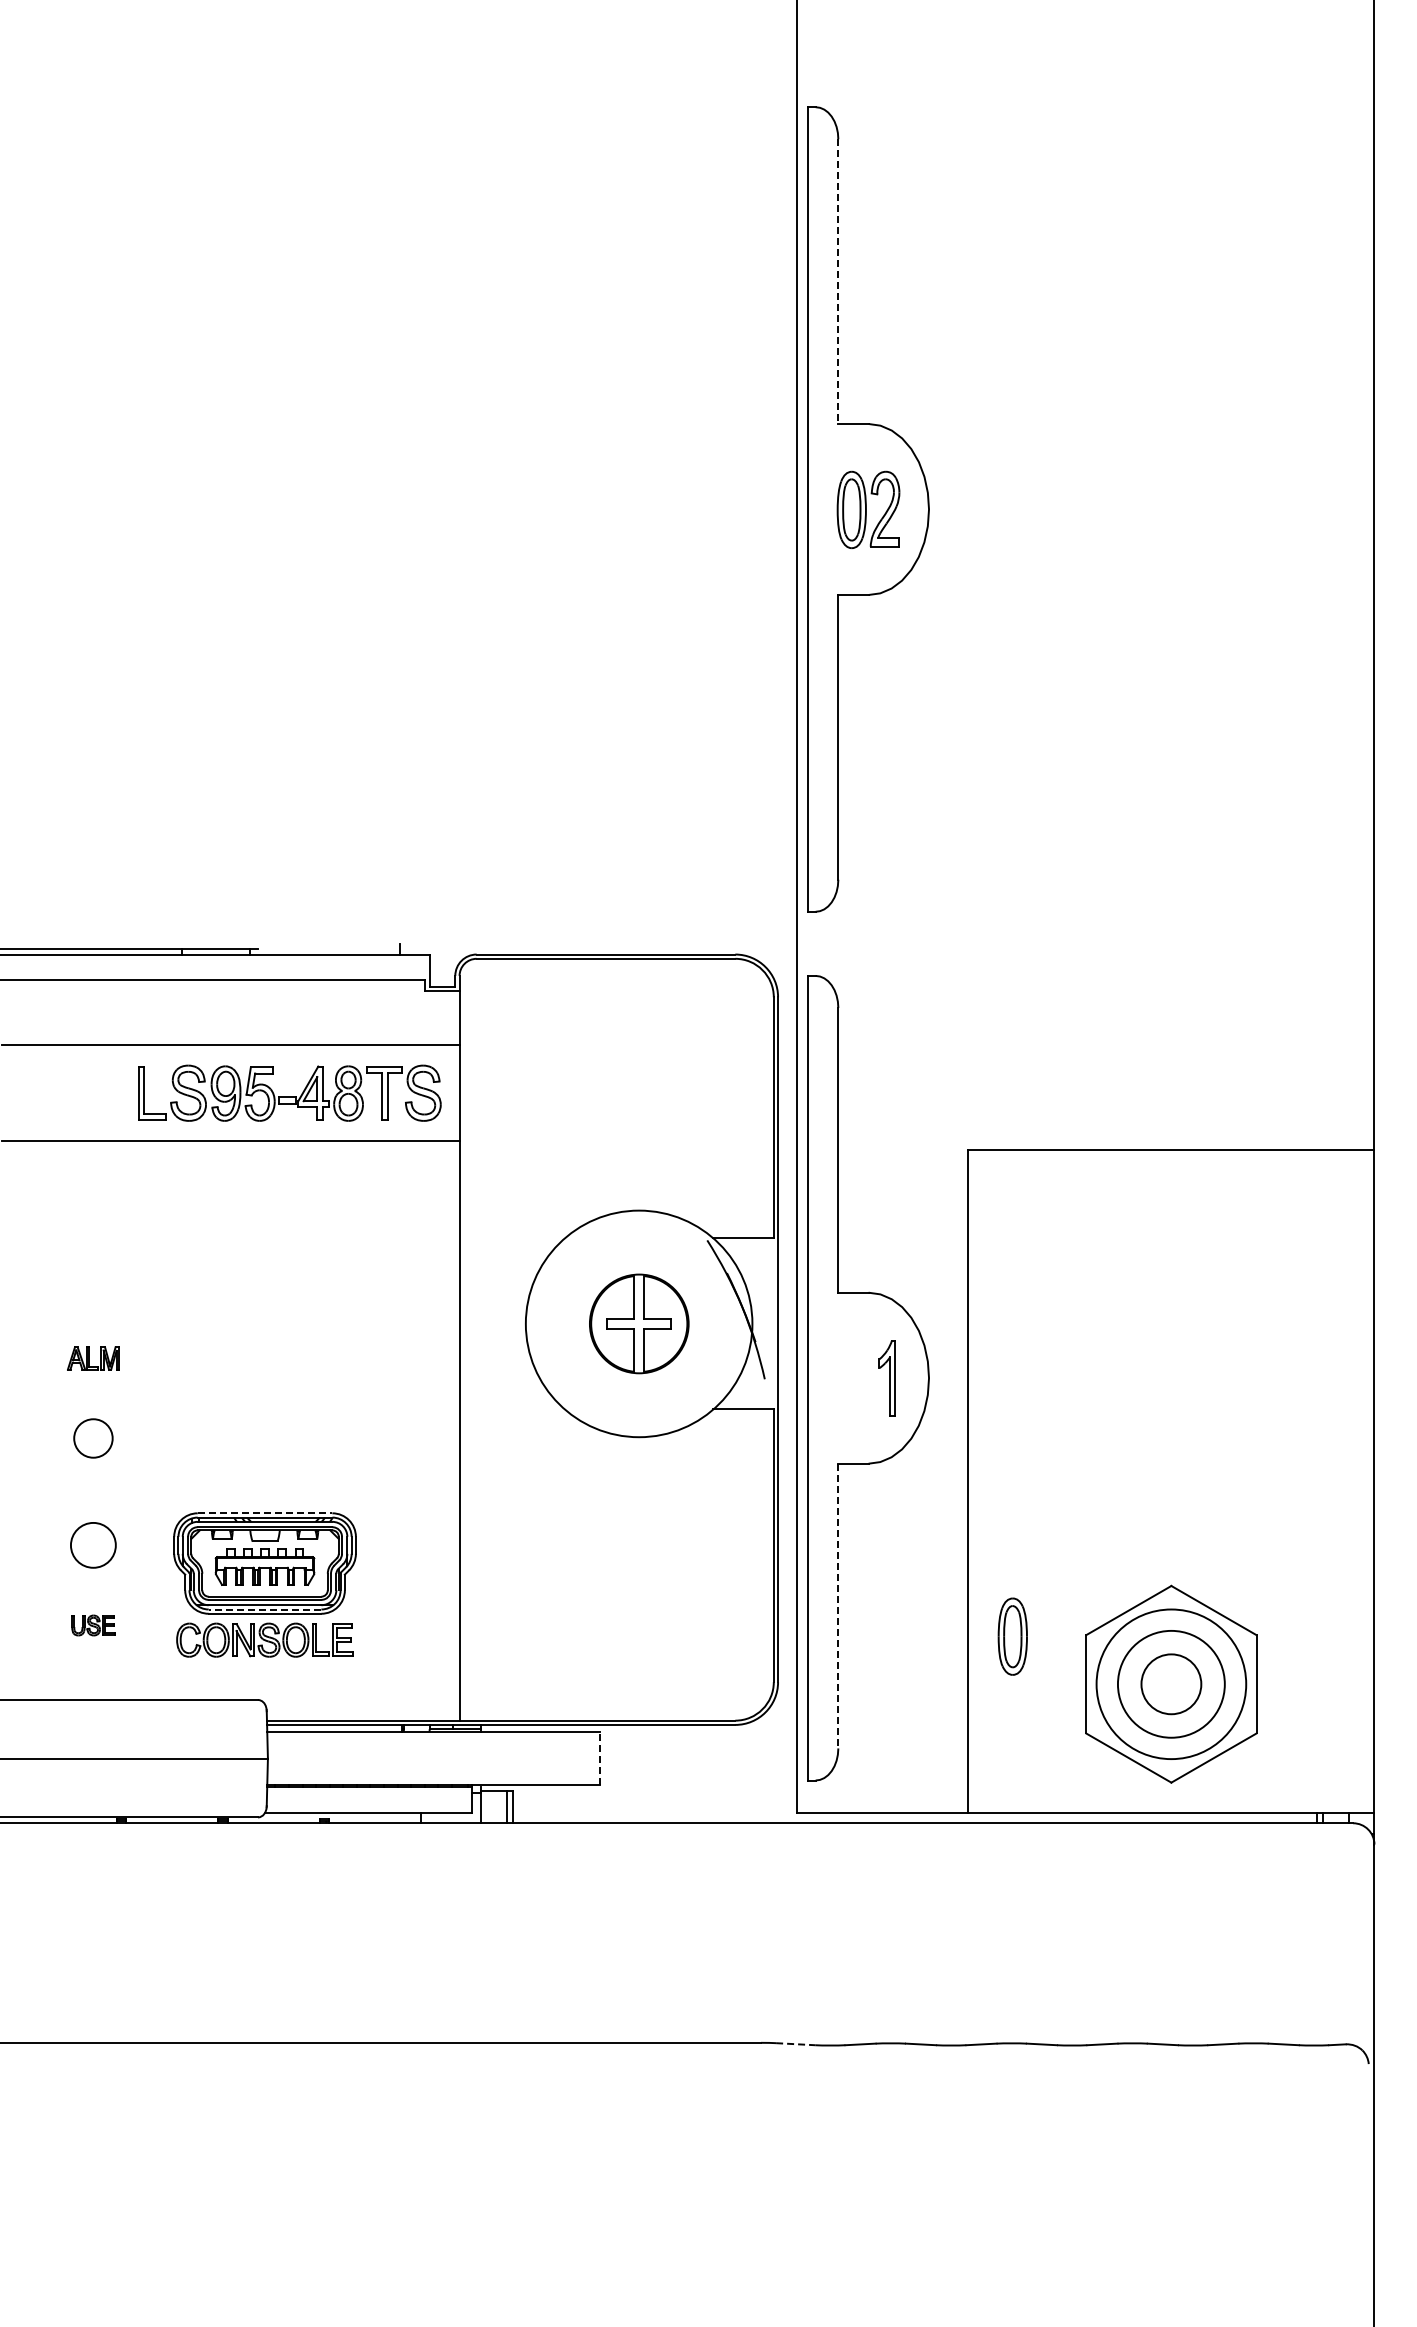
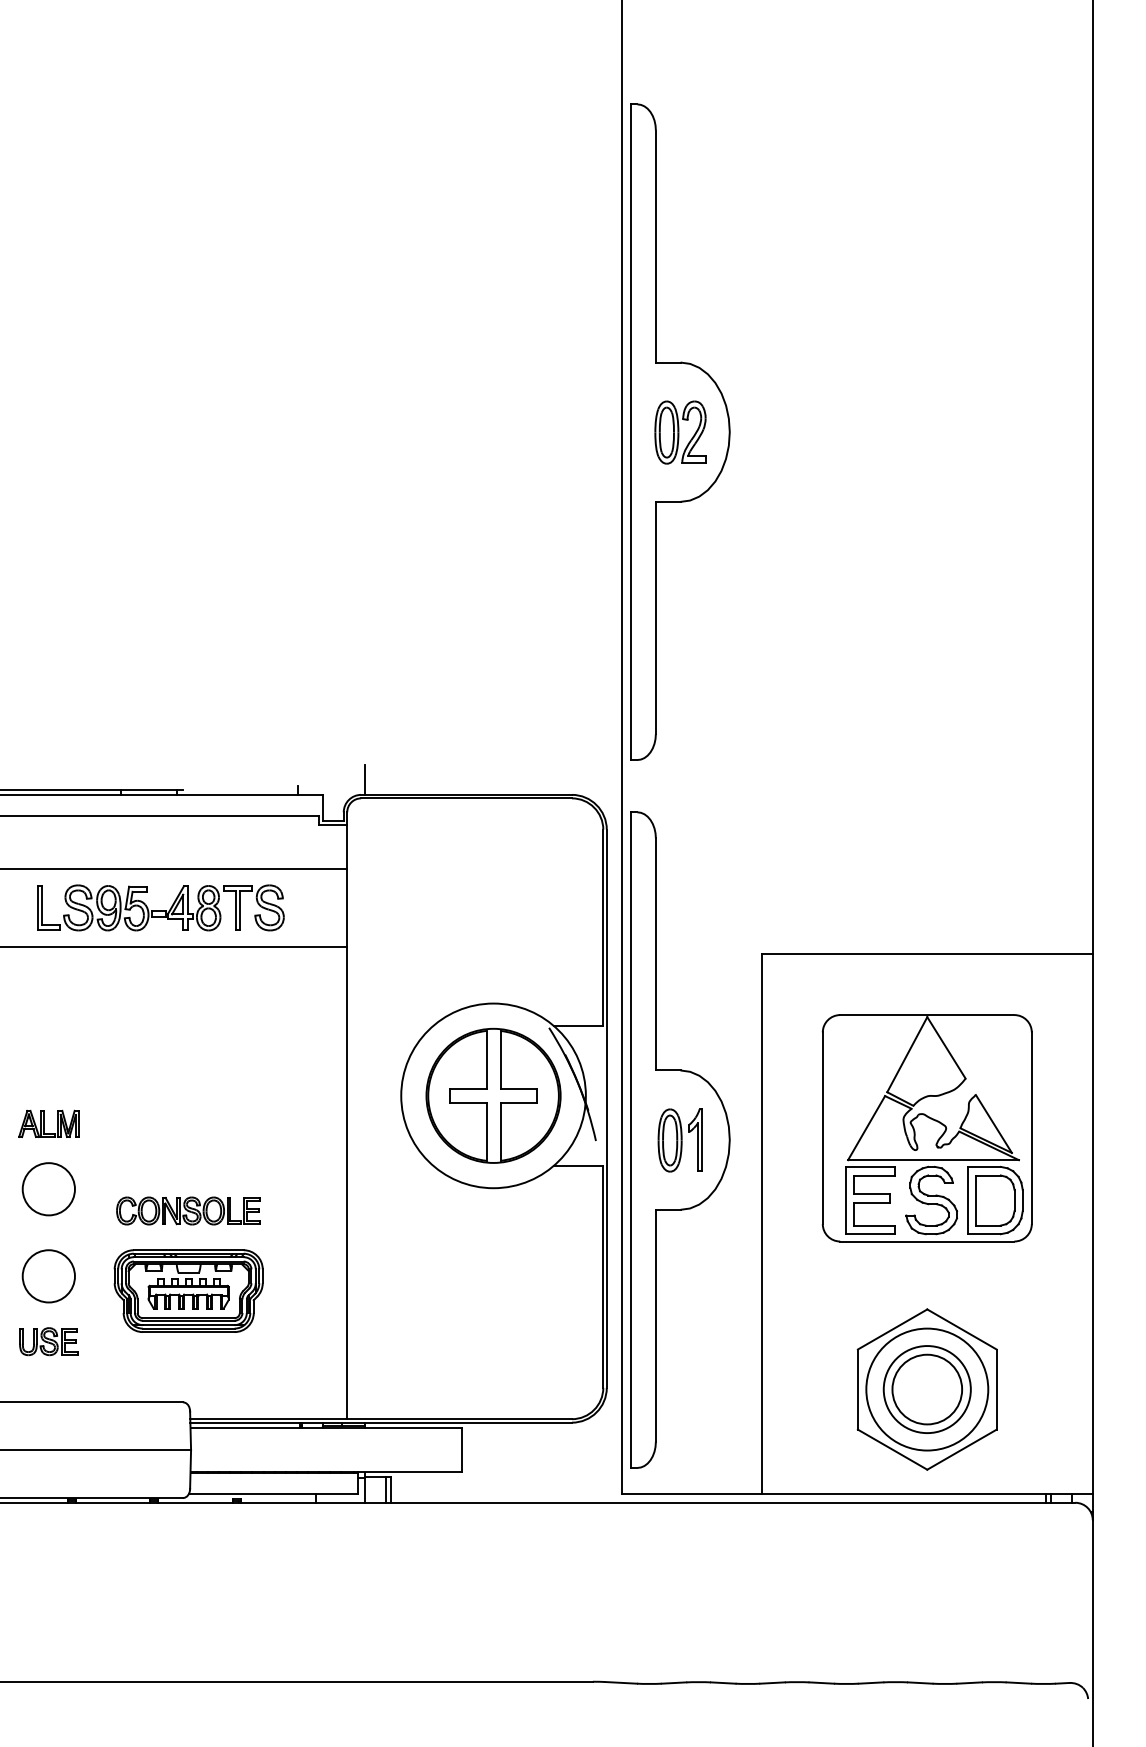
line: (838, 282) -> (656, 247), dashed -> solid
line: (480, 936) -> (364, 780), added
part: (289, 1092) -> (160, 907), moved
part: (639, 1323) -> (493, 1095), size x1.67
part: (93, 1358) -> (48, 1124), size x1.43
part: (1171, 1363) -> (927, 1128), added
circle: (93, 1438) -> (48, 1189), size x1.67
line: (265, 1513) -> (189, 1250), dashed -> solid
circle: (93, 1545) -> (48, 1276), size x1.43
line: (838, 1606) -> (656, 1326), dashed -> solid
line: (264, 1609) -> (188, 1328), dashed -> solid
part: (93, 1625) -> (48, 1341), size x1.67
part: (1012, 1636) -> (669, 1140), moved
part: (264, 1639) -> (188, 1210), moved
circle: (1171, 1684) -> (927, 1389), size x1.43
line: (600, 1758) -> (462, 1450), dashed -> solid
line: (795, 2044) -> (620, 1683), dashed -> solid

